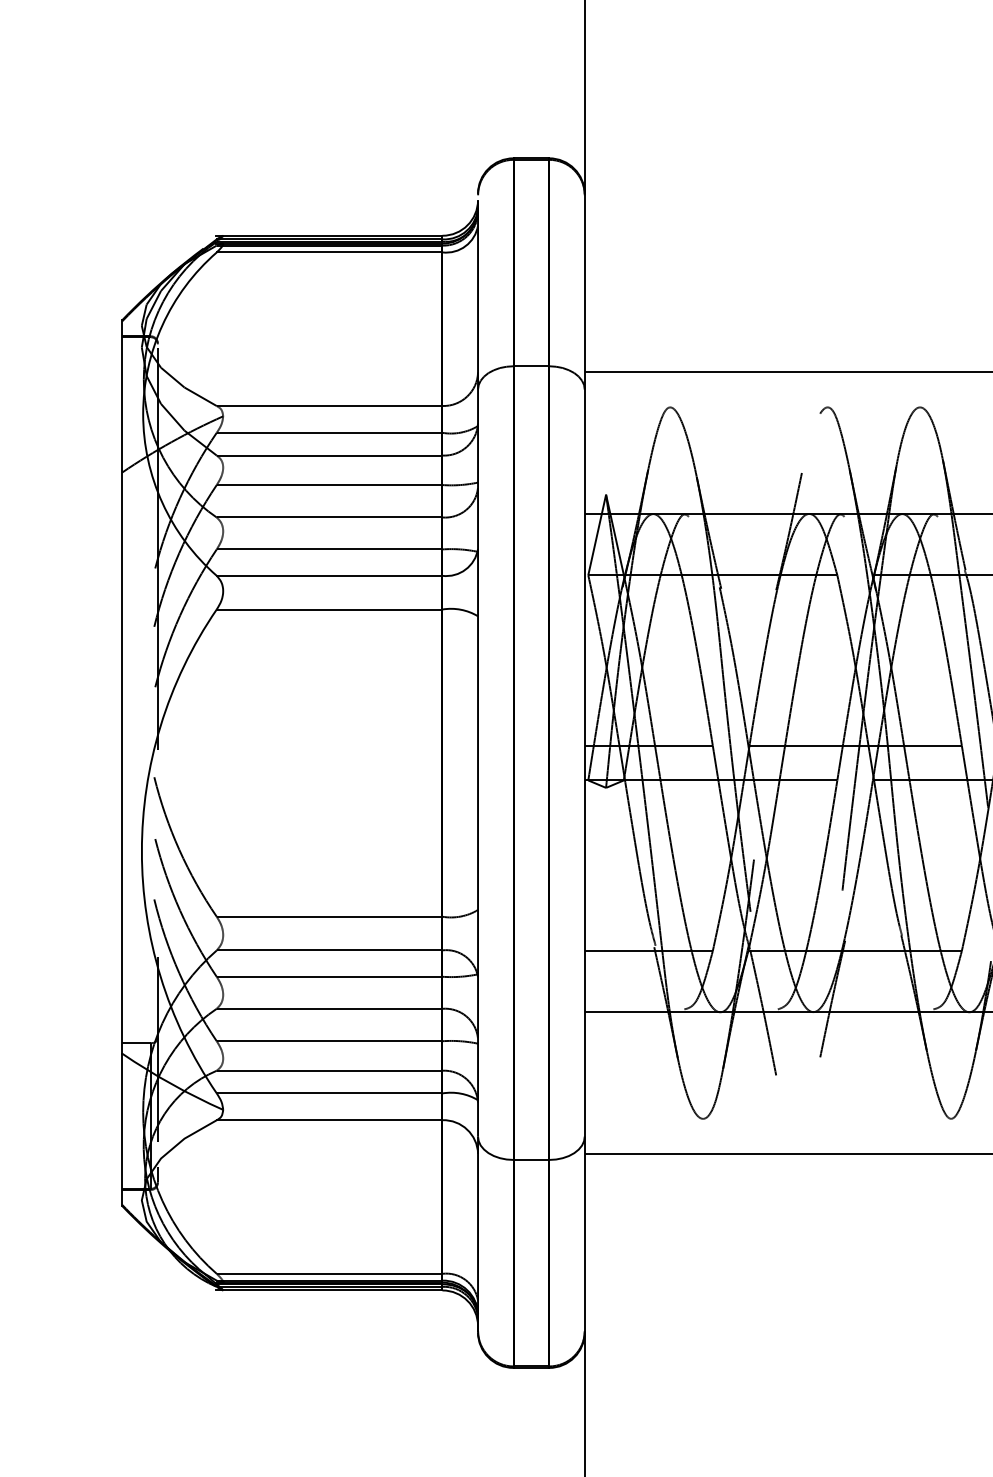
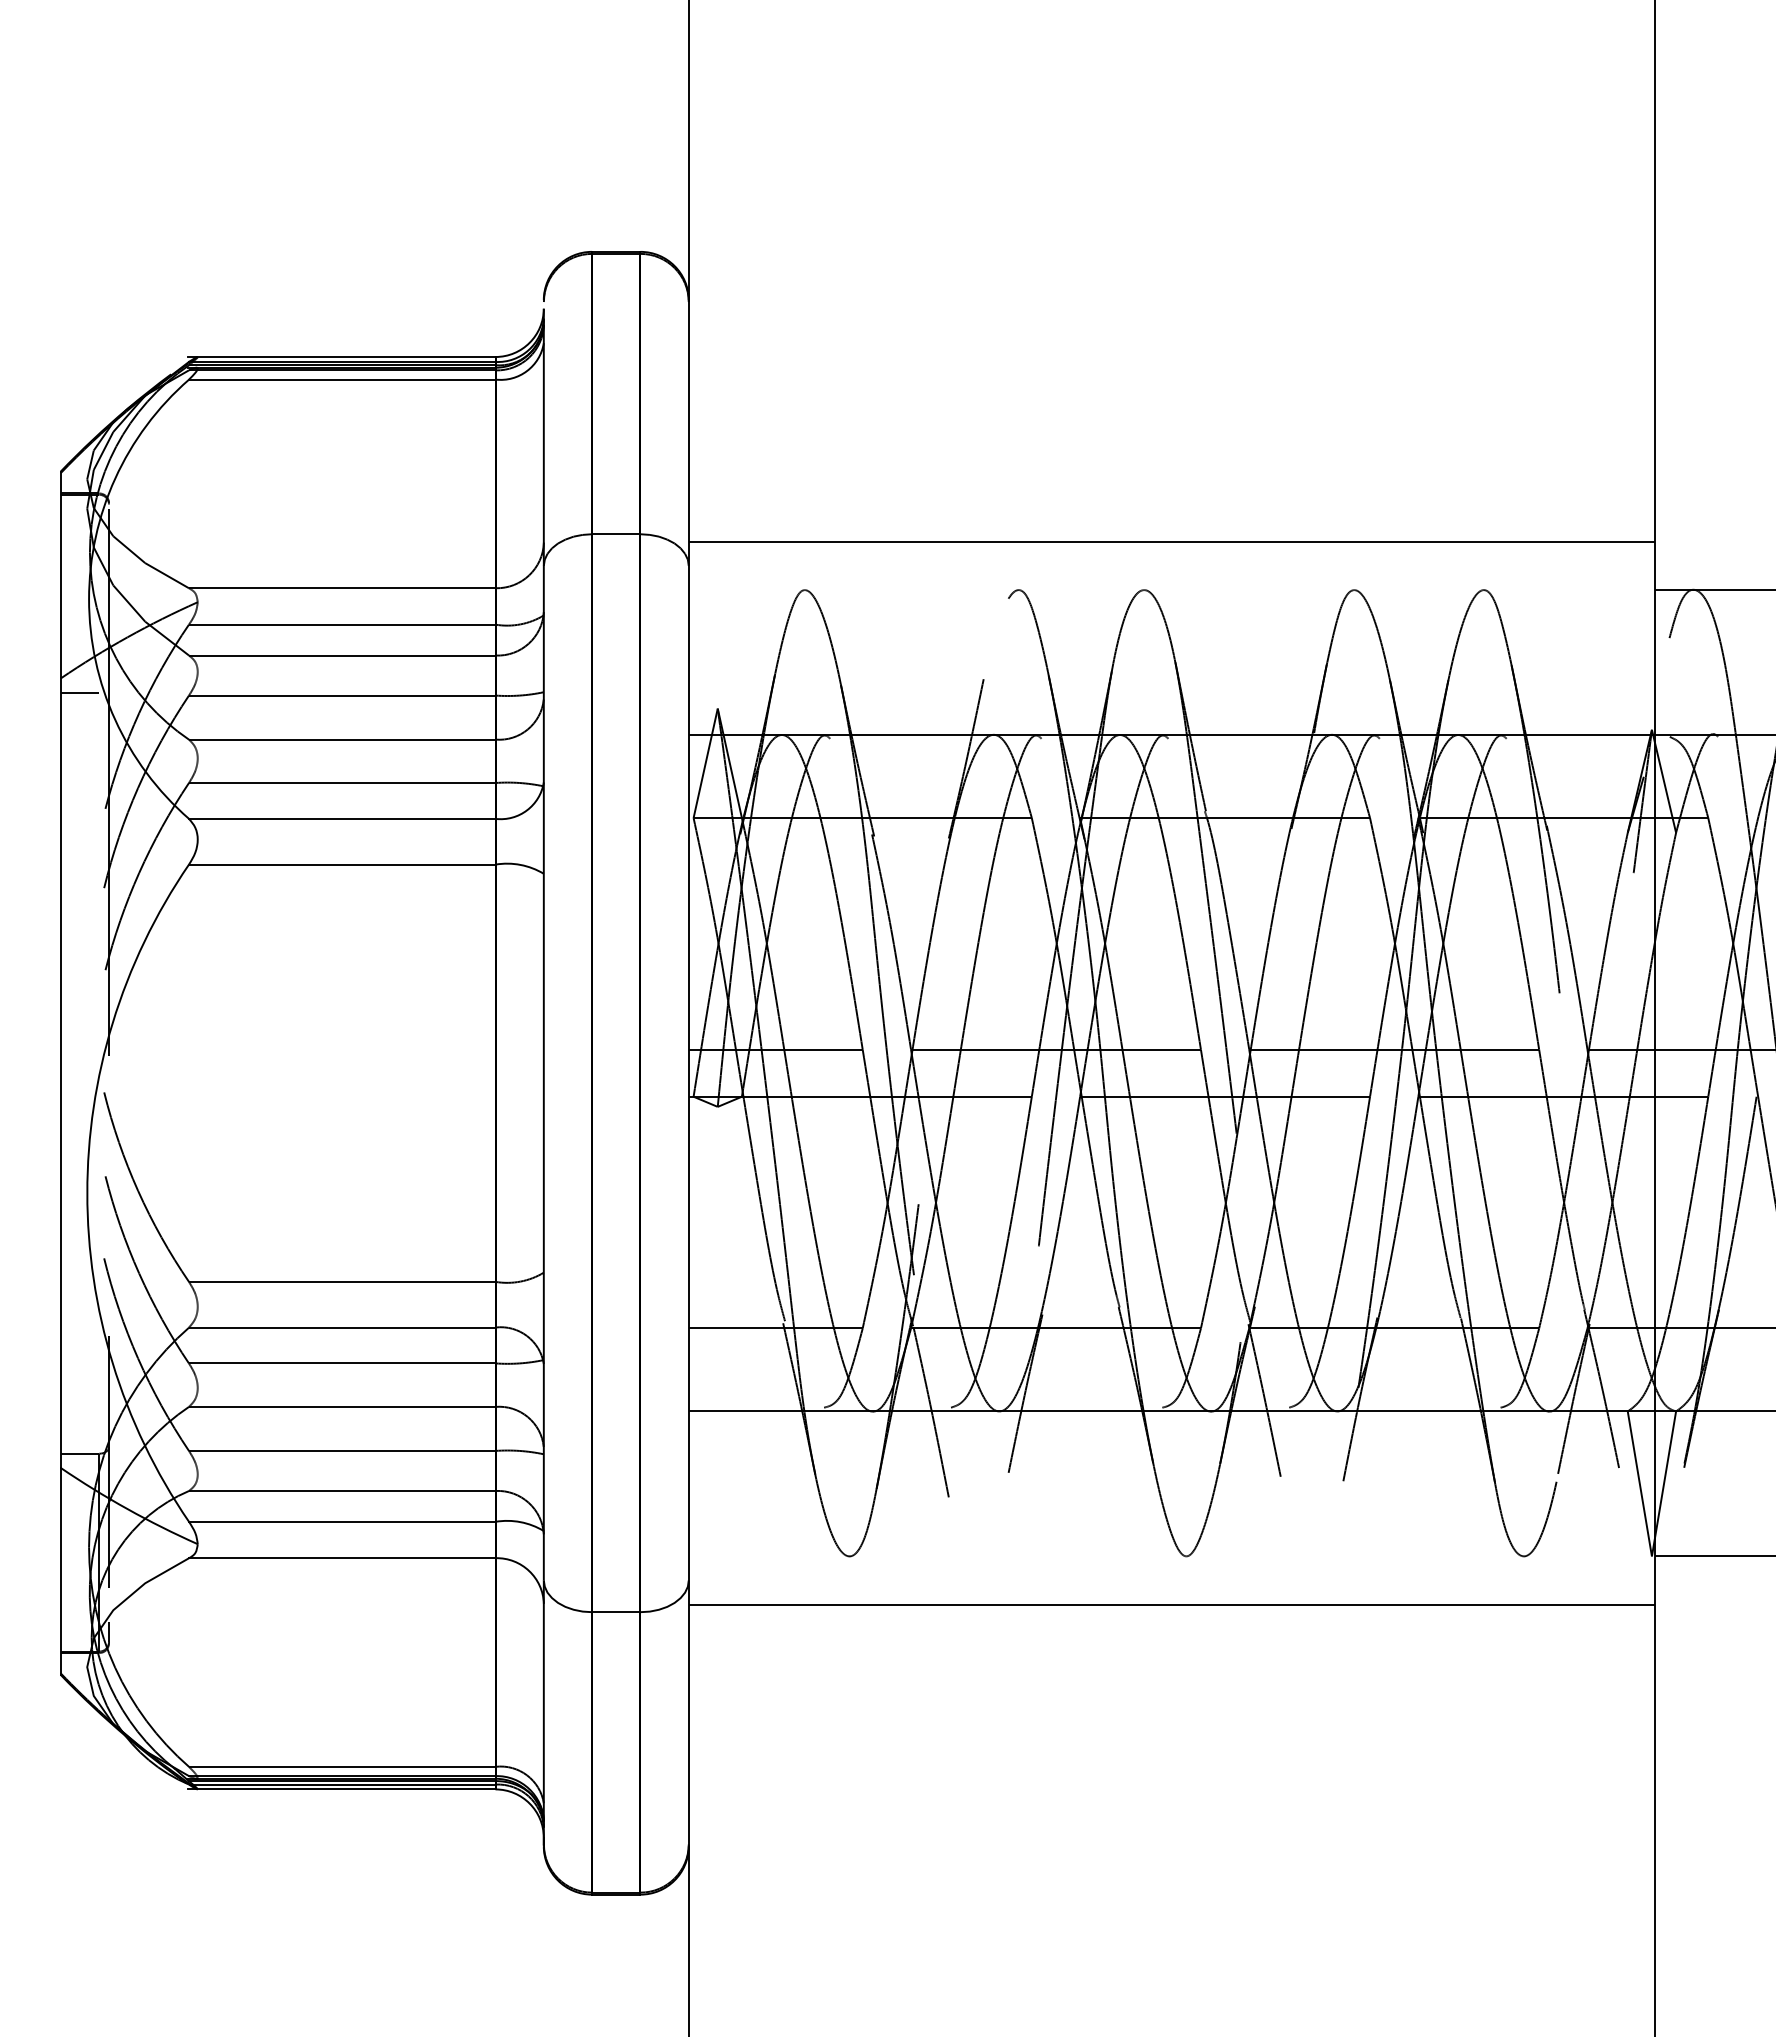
line: (136, 482) -> (79, 692), added

